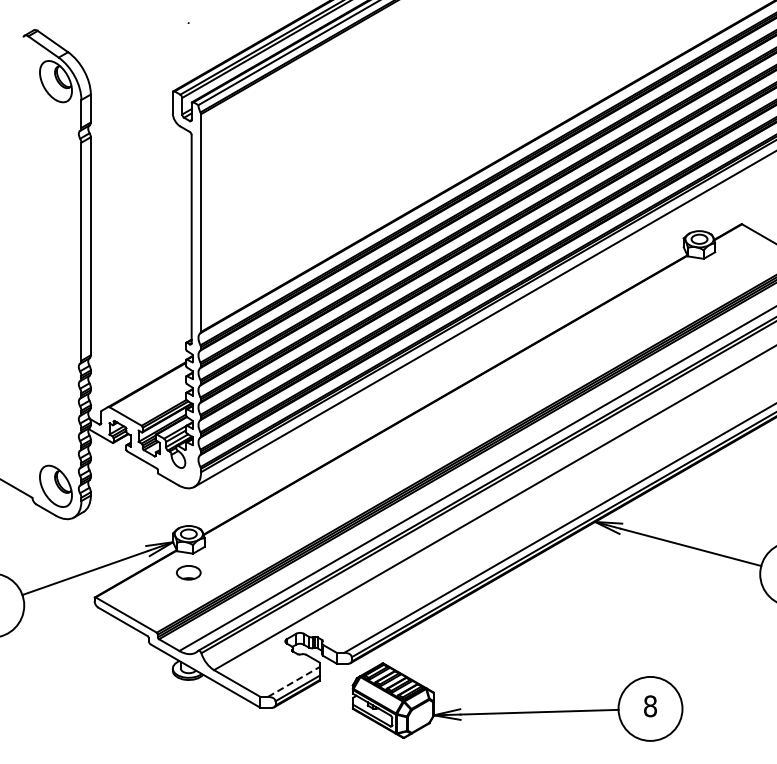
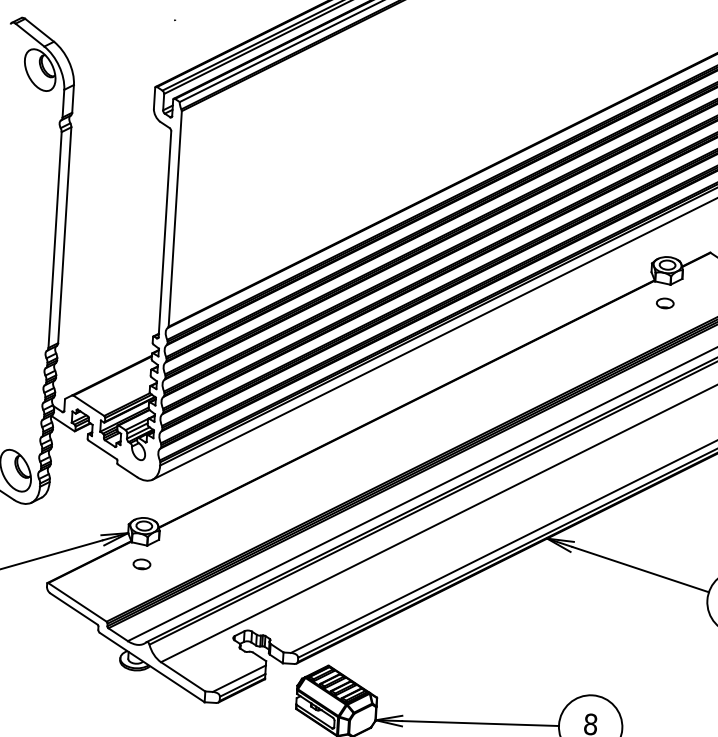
part: (699, 277) -> (665, 302), added
part: (188, 572) -> (141, 564), size x0.71
line: (293, 681) -> (238, 678), dashed -> solid

